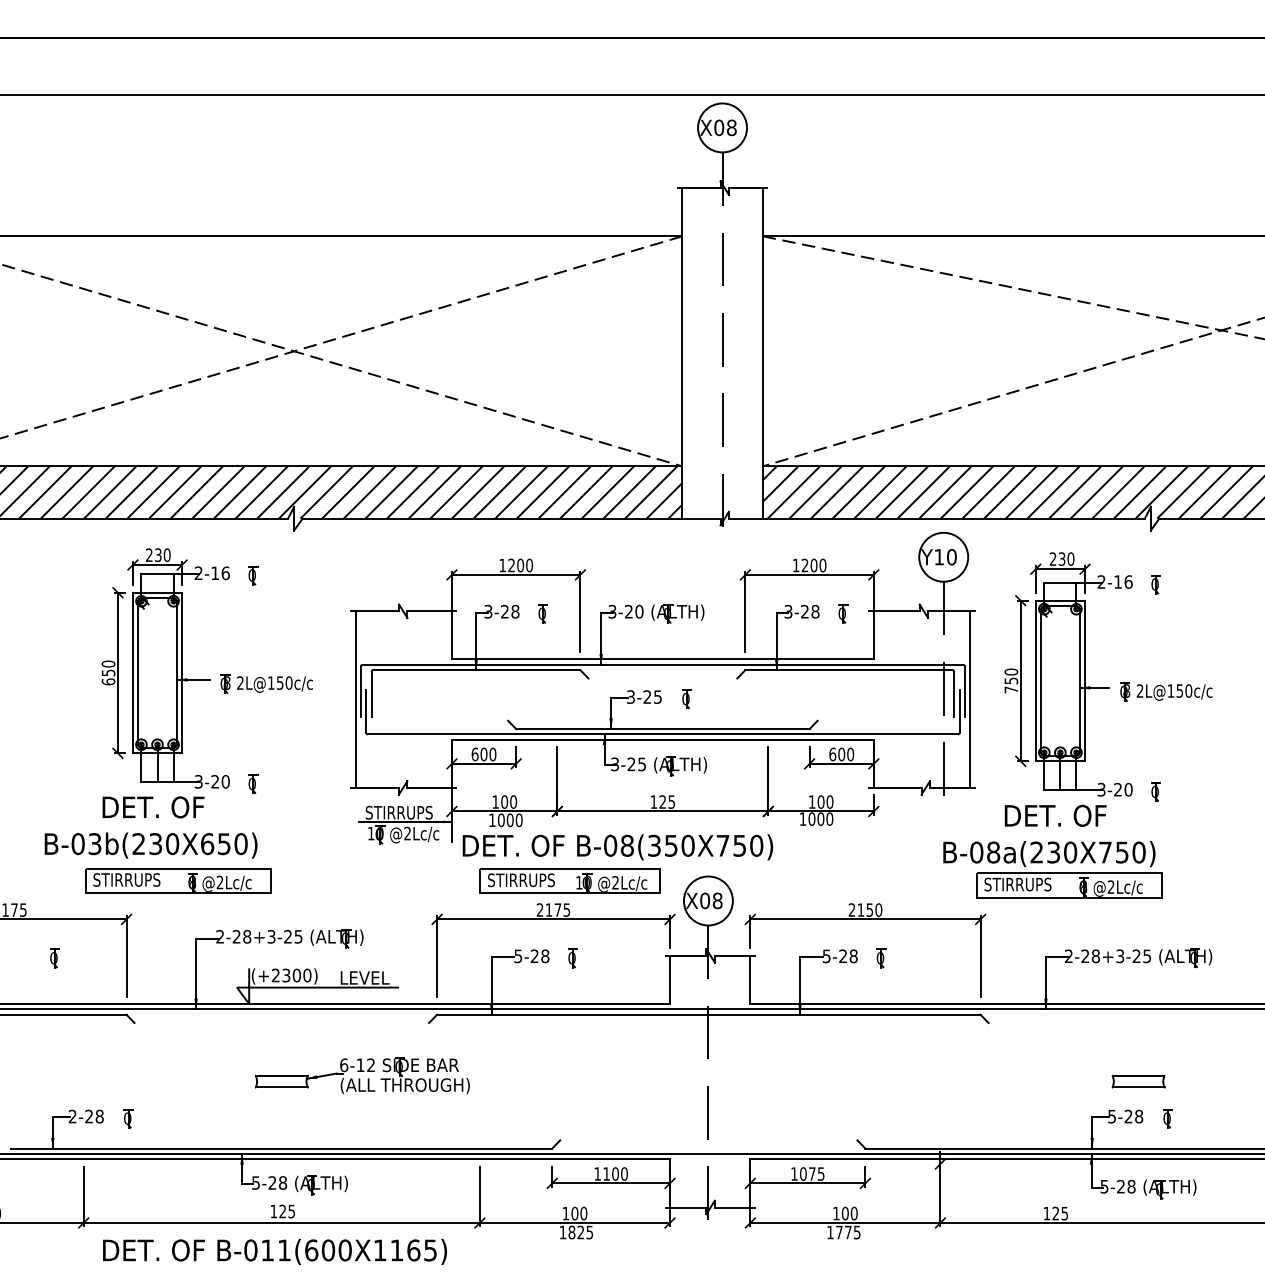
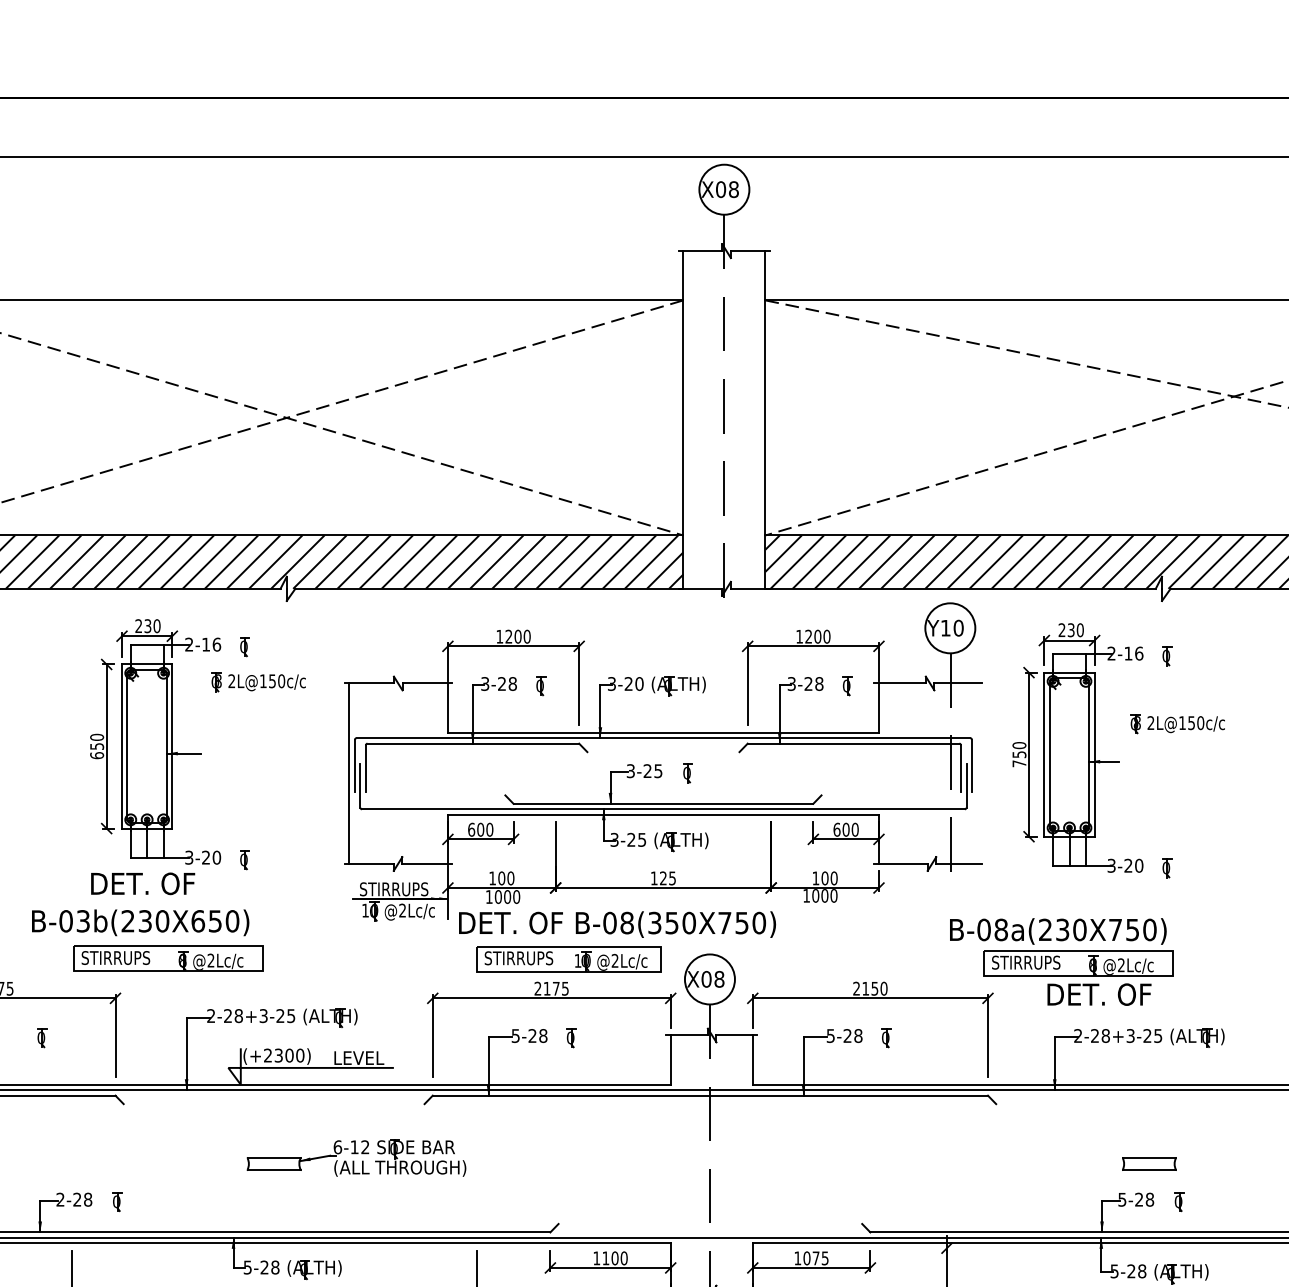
part: (266, 683) -> (258, 681), moved
part: (1166, 691) -> (1177, 723), moved
line: (970, 699) -> (977, 773), removed
text: (1055, 815) -> (1099, 994), moved

